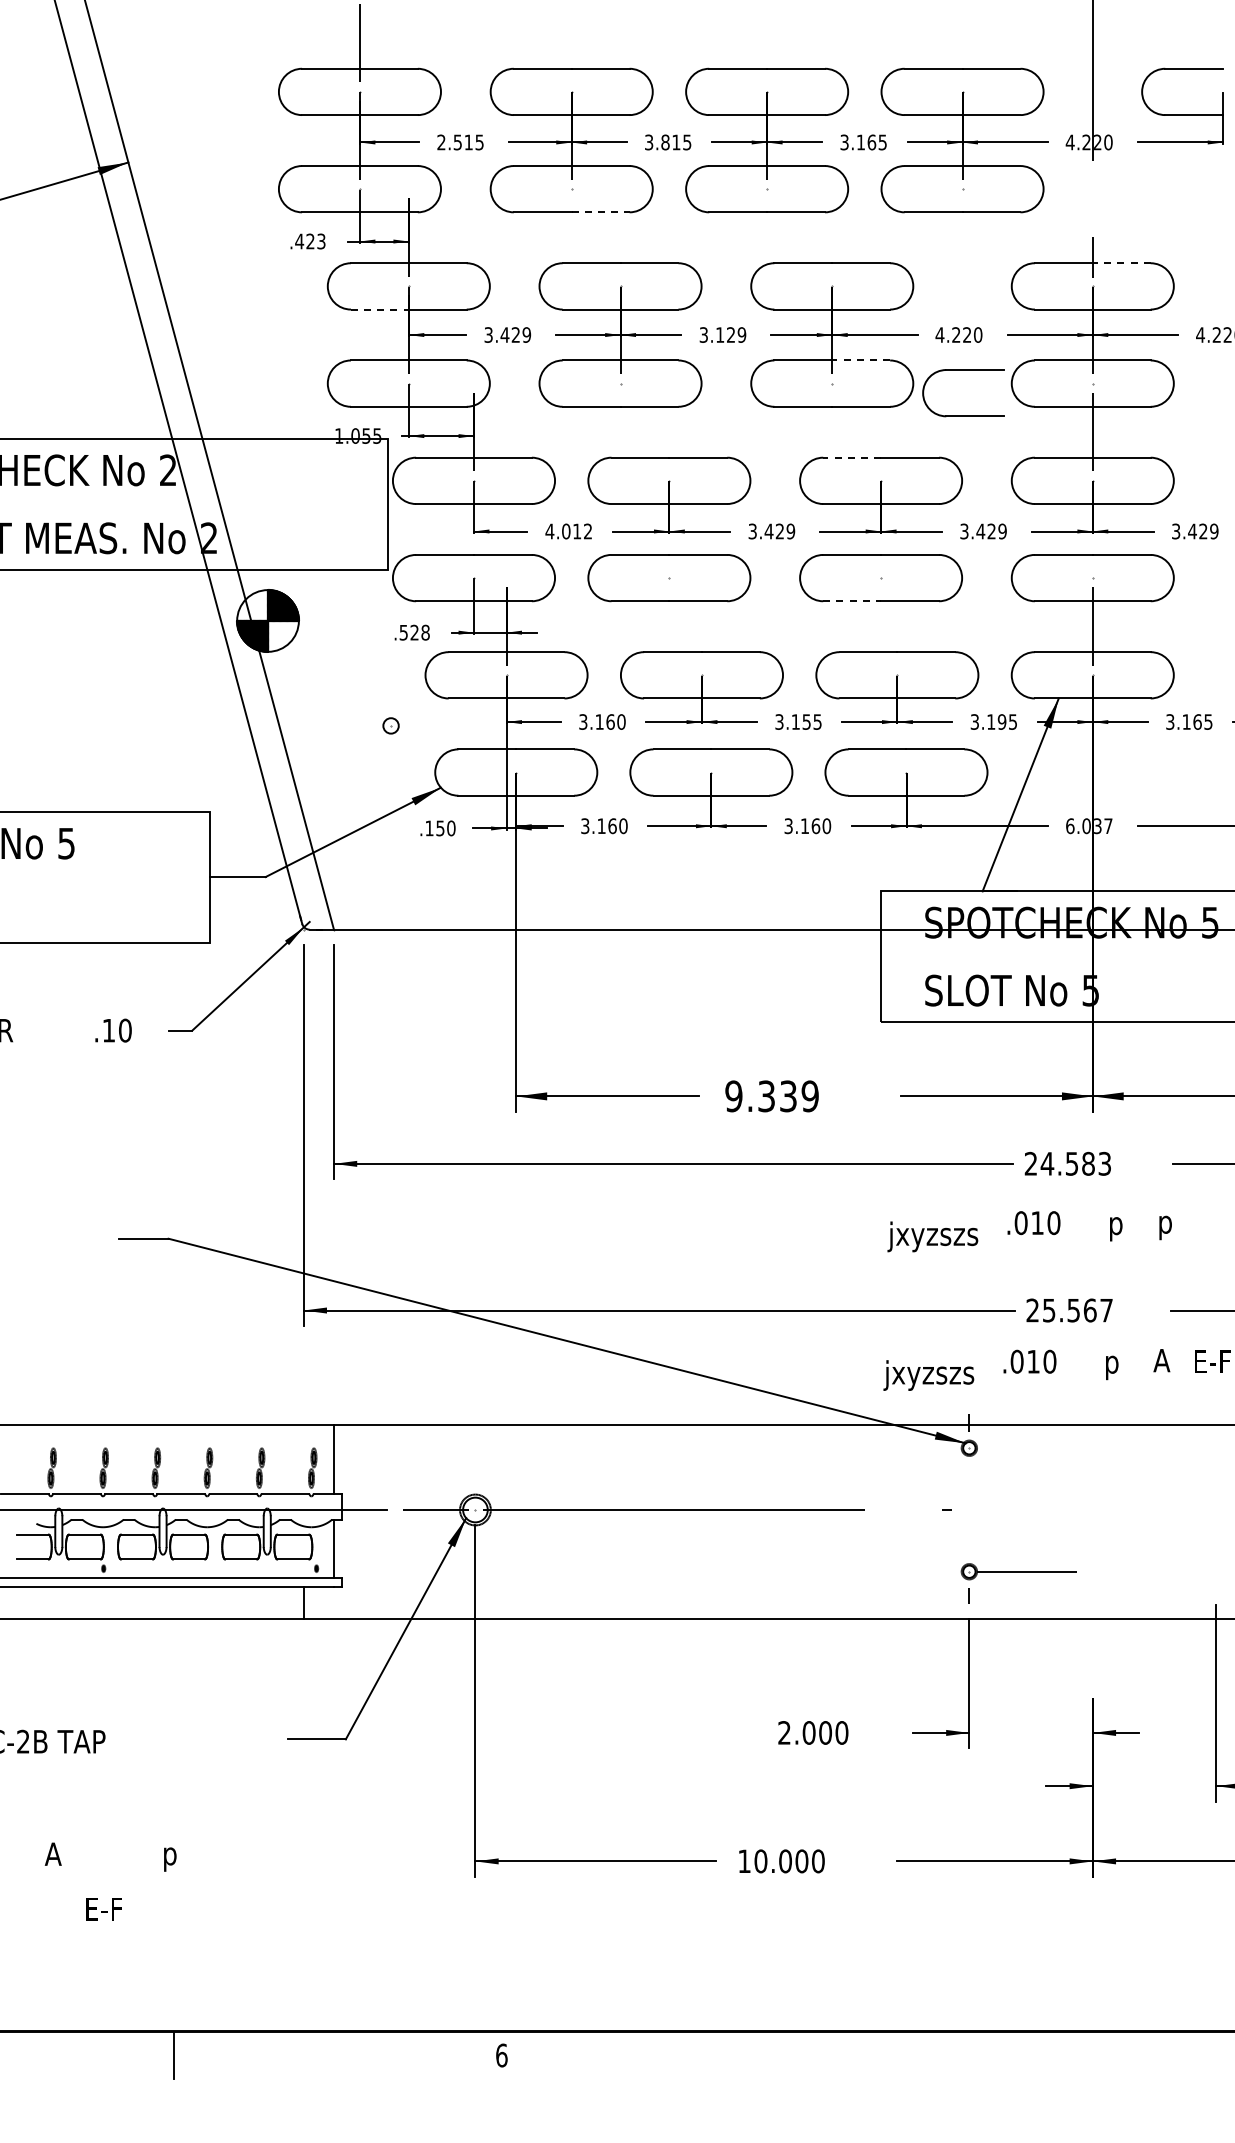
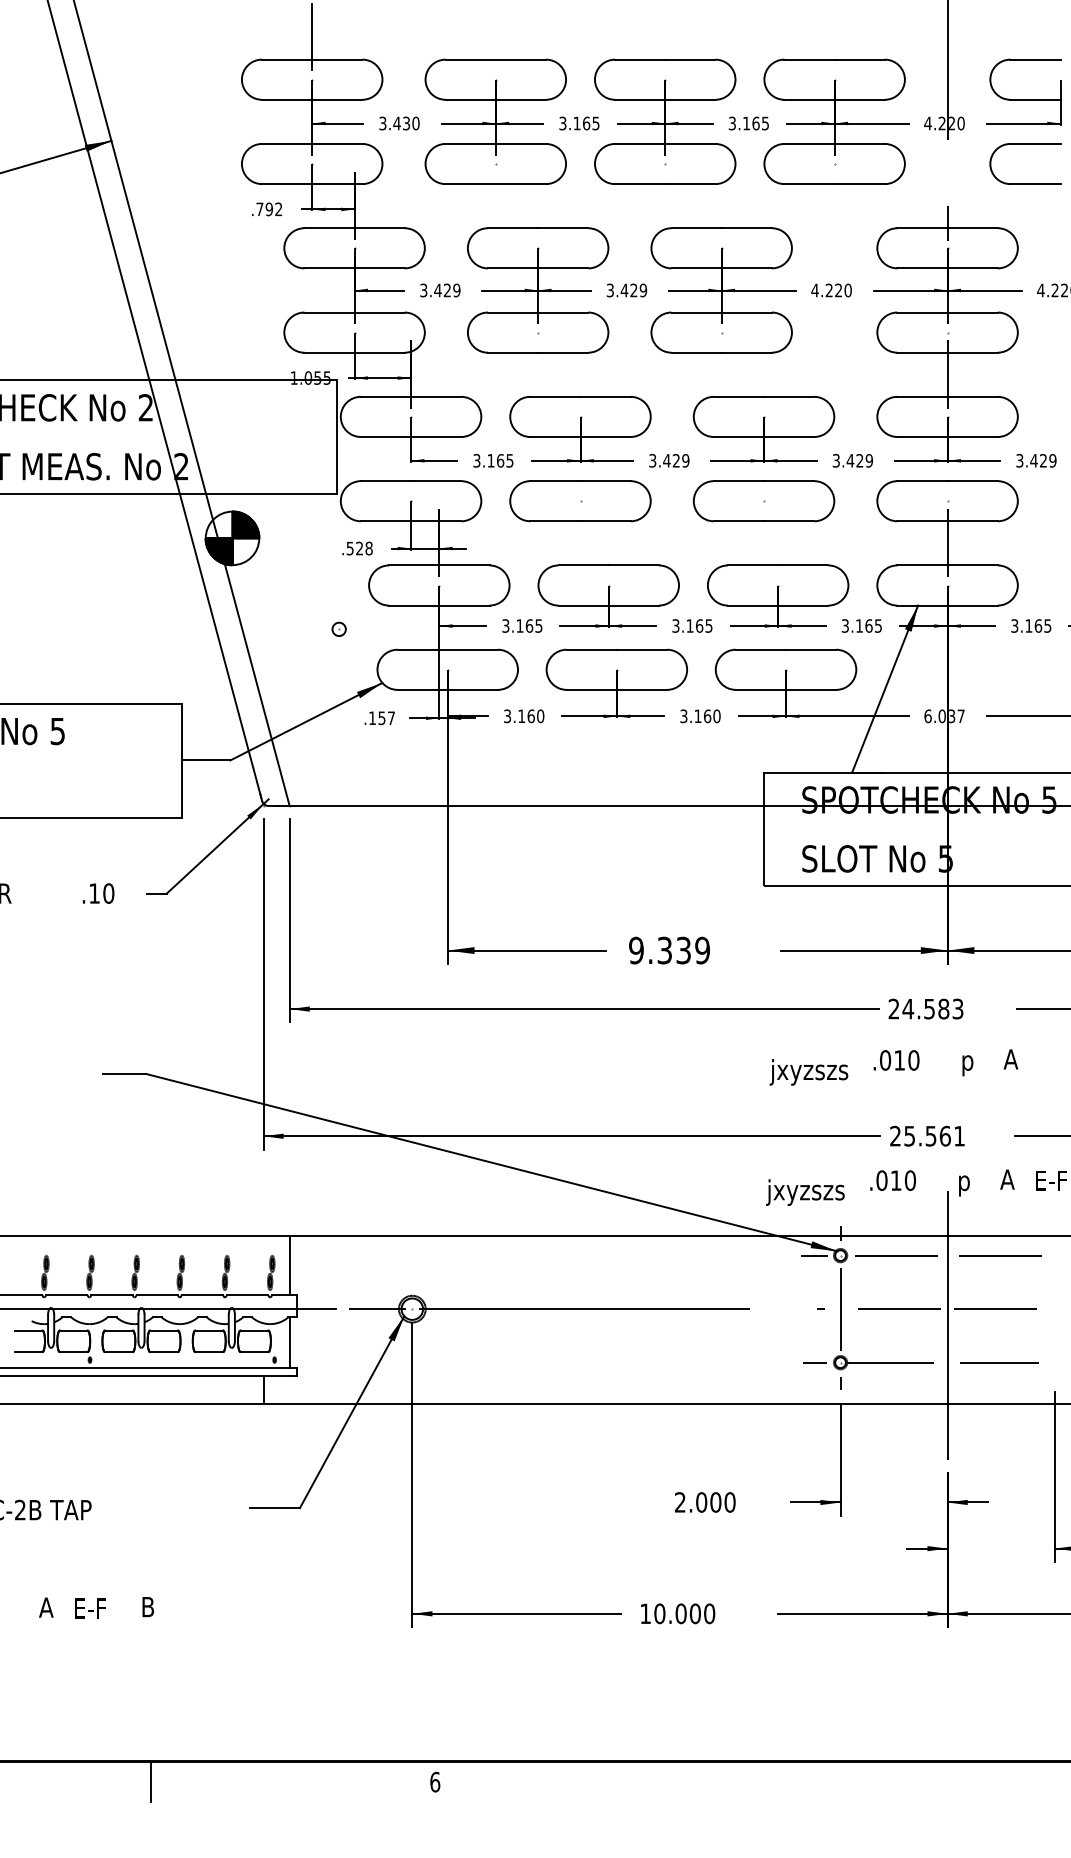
text: (460, 142) -> (399, 123), 2.515 -> 3.430
text: (670, 142) -> (581, 123), 3.815 -> 3.165
line: (600, 212) -> (520, 184), dashed -> solid
text: (310, 241) -> (269, 209), .423 -> .792
line: (1121, 263) -> (972, 228), dashed -> solid
line: (379, 309) -> (329, 268), dashed -> solid
text: (719, 334) -> (623, 290), 3.129 -> 3.429
line: (861, 360) -> (747, 312), dashed -> solid
part: (963, 415) -> (1025, 183), moved
line: (852, 457) -> (739, 396), dashed -> solid
text: (568, 531) -> (493, 460), 4.012 -> 3.165
line: (852, 601) -> (739, 521), dashed -> solid
text: (621, 721) -> (538, 625), 3.160 -> 3.165
text: (806, 721) -> (699, 625), 3.155 -> 3.165
text: (1001, 721) -> (868, 625), 3.195 -> 3.165
text: (451, 828) -> (391, 718), .150 -> .157
text: (1165, 1225) -> (1010, 1062), p -> A
text: (1106, 1310) -> (959, 1136), 25.567 -> 25.561
line: (938, 1448) -> (813, 1255), added
line: (1033, 1448) -> (896, 1255), added
line: (1153, 1448) -> (1000, 1255), added
line: (969, 1510) -> (840, 1309), added
line: (1037, 1510) -> (899, 1309), added
line: (1147, 1510) -> (995, 1309), added
line: (1092, 1528) -> (947, 1325), added
line: (939, 1571) -> (814, 1362), added
line: (1152, 1571) -> (999, 1362), added
text: (170, 1856) -> (147, 1609), p -> B
text: (103, 1909) -> (89, 1608), moved

